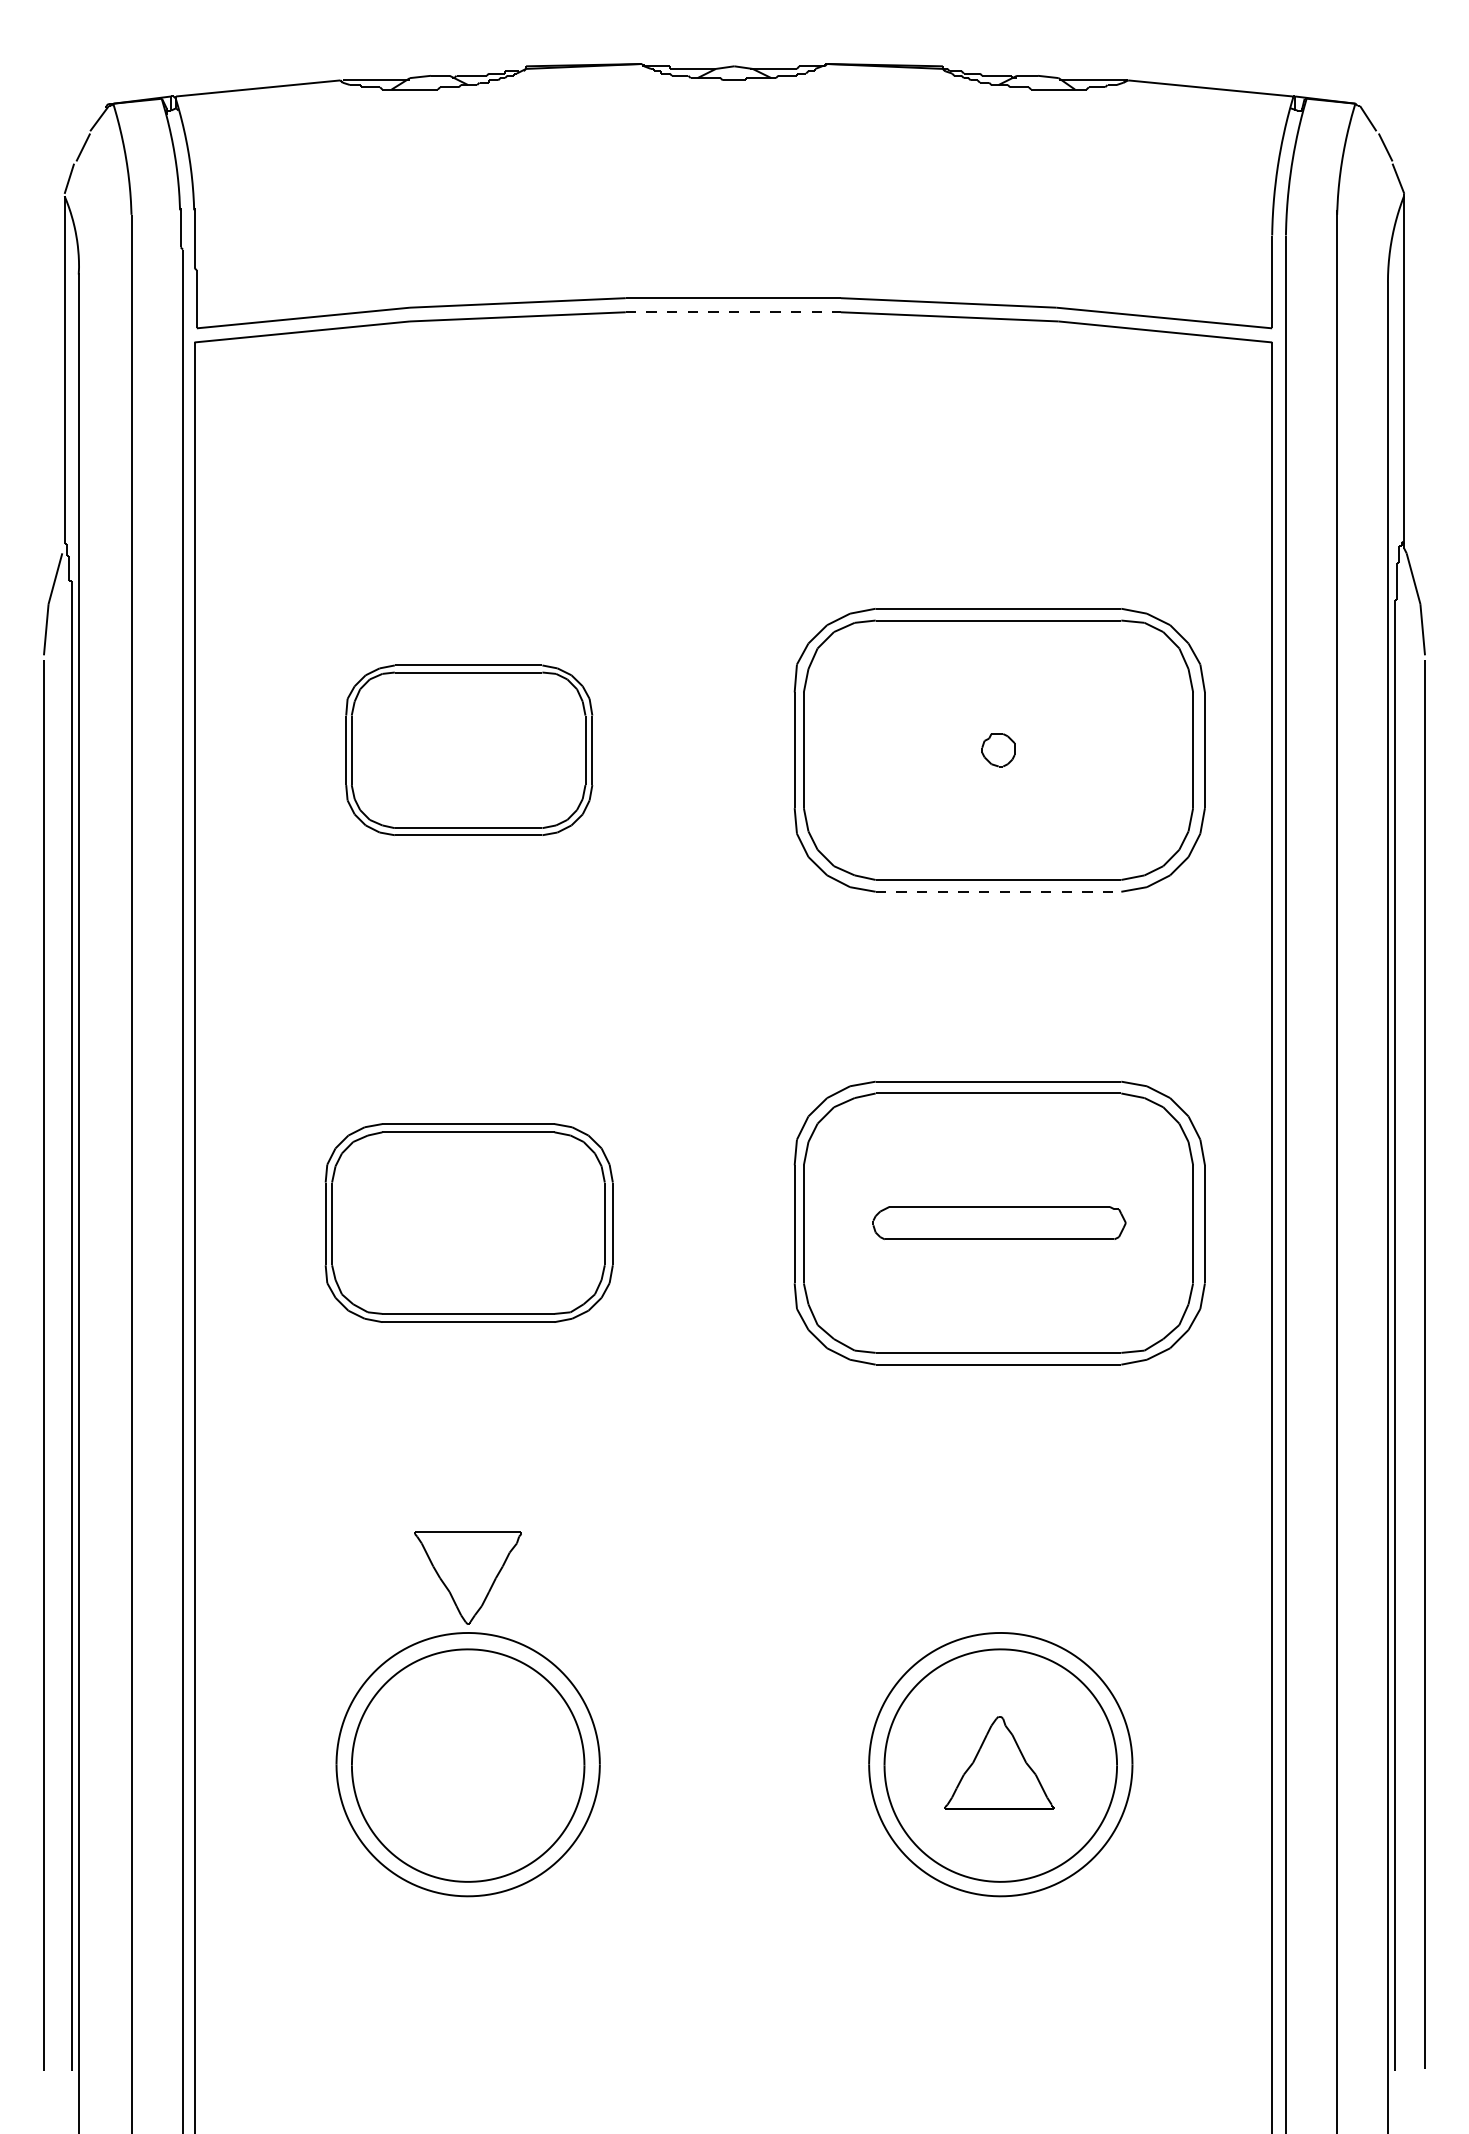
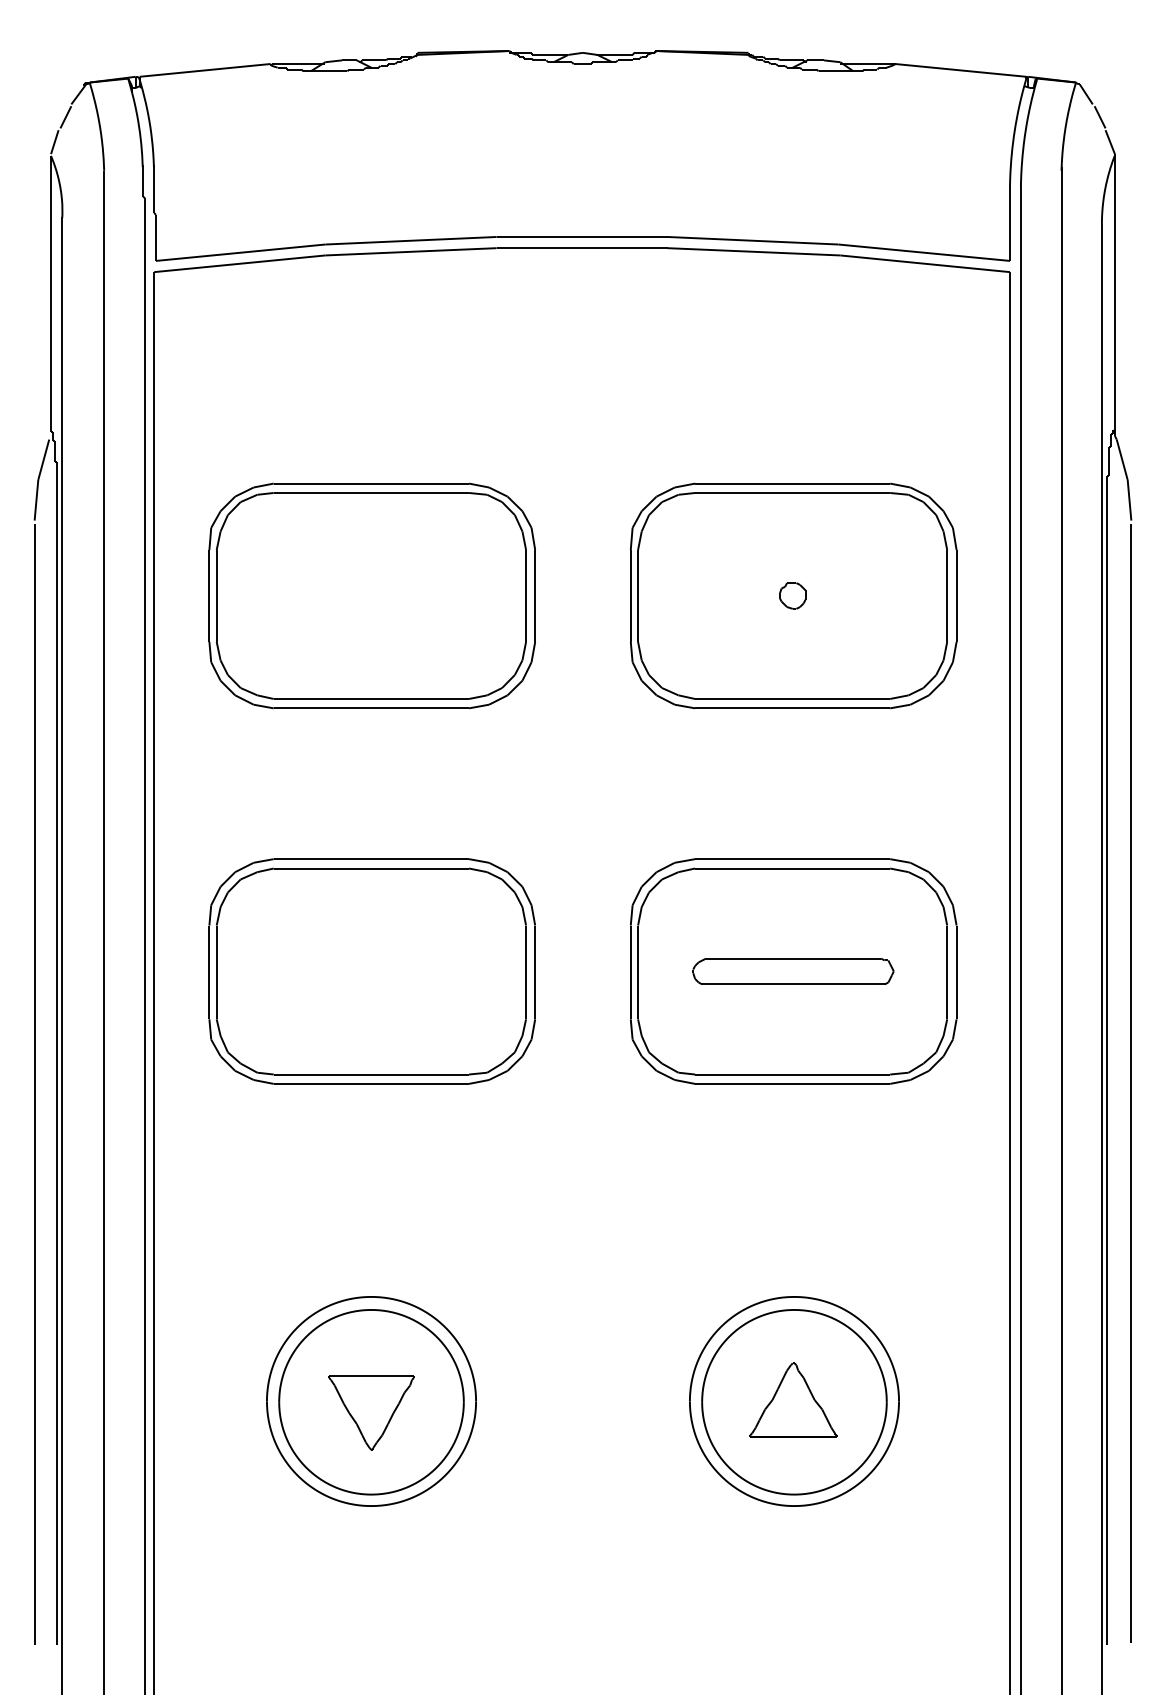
line: (733, 312) -> (582, 248), dashed -> solid
part: (469, 750) -> (372, 596), size x1.67
line: (998, 891) -> (792, 708), dashed -> solid
part: (469, 1222) -> (372, 970), size x1.43
part: (467, 1577) -> (370, 1412), moved

